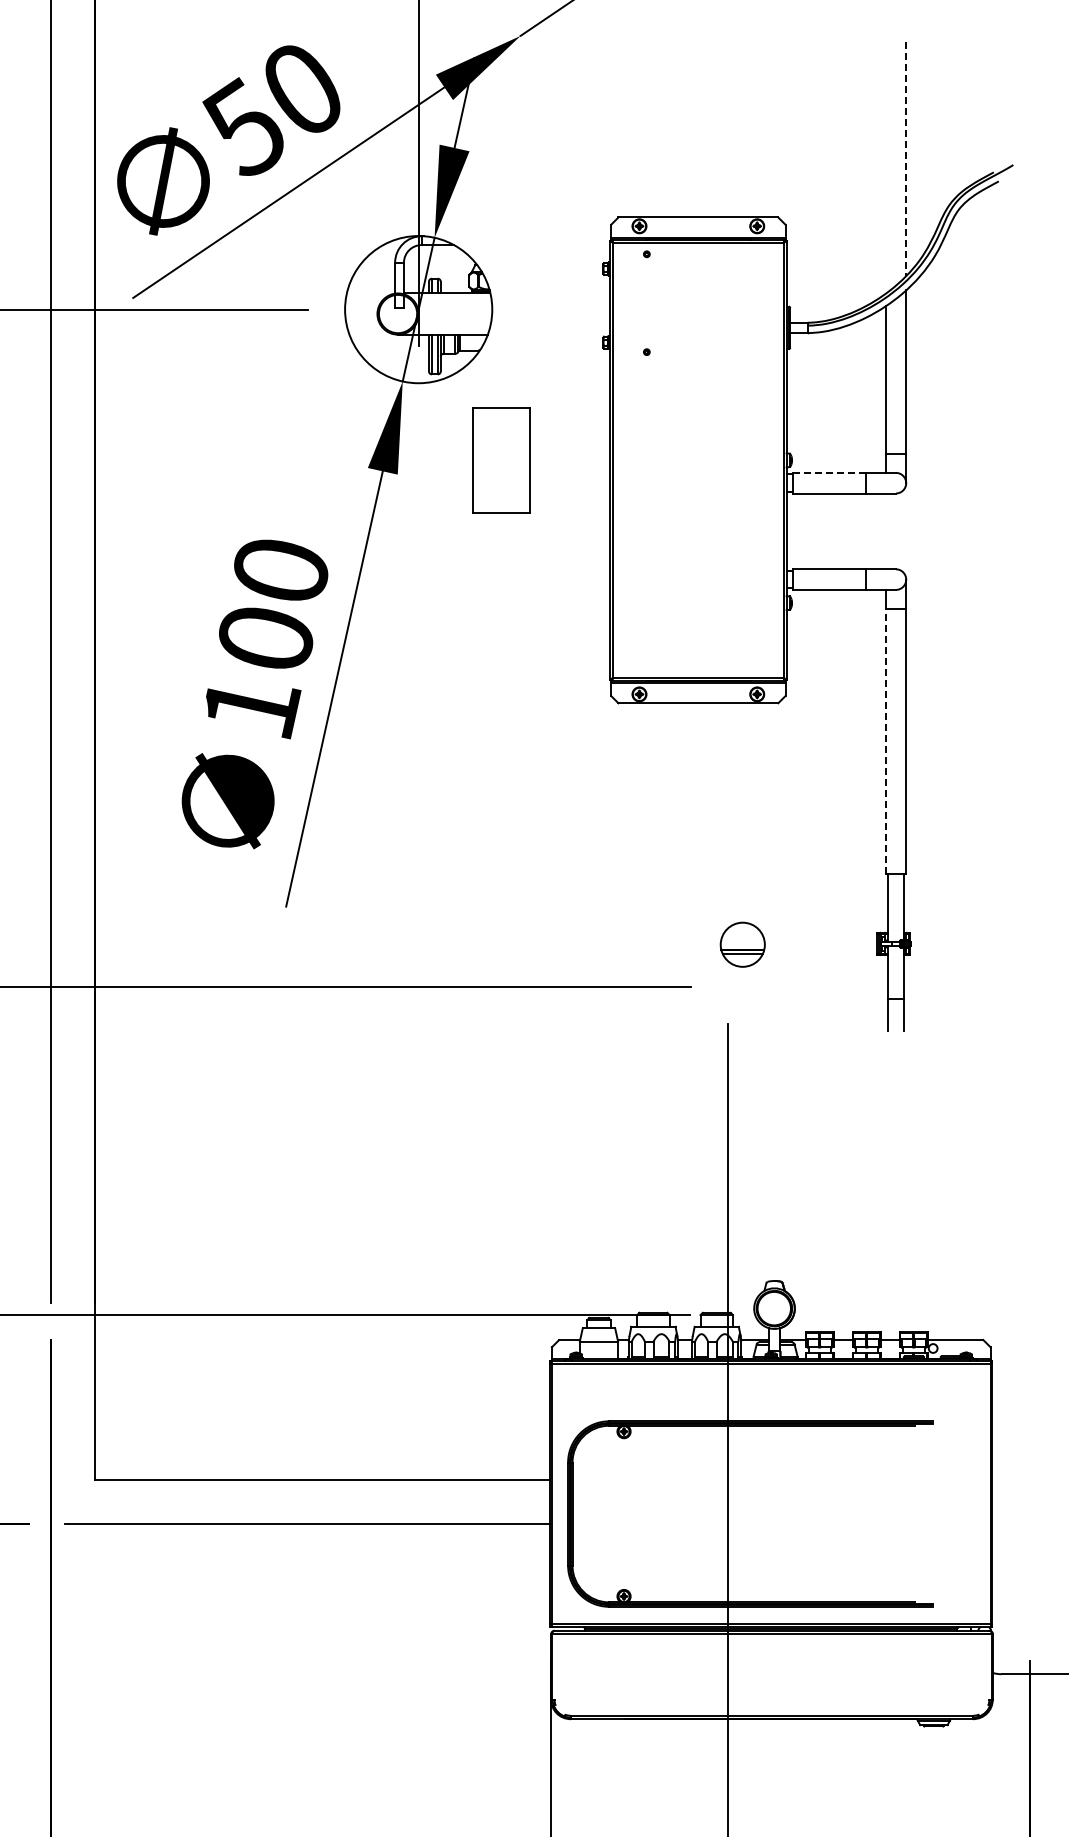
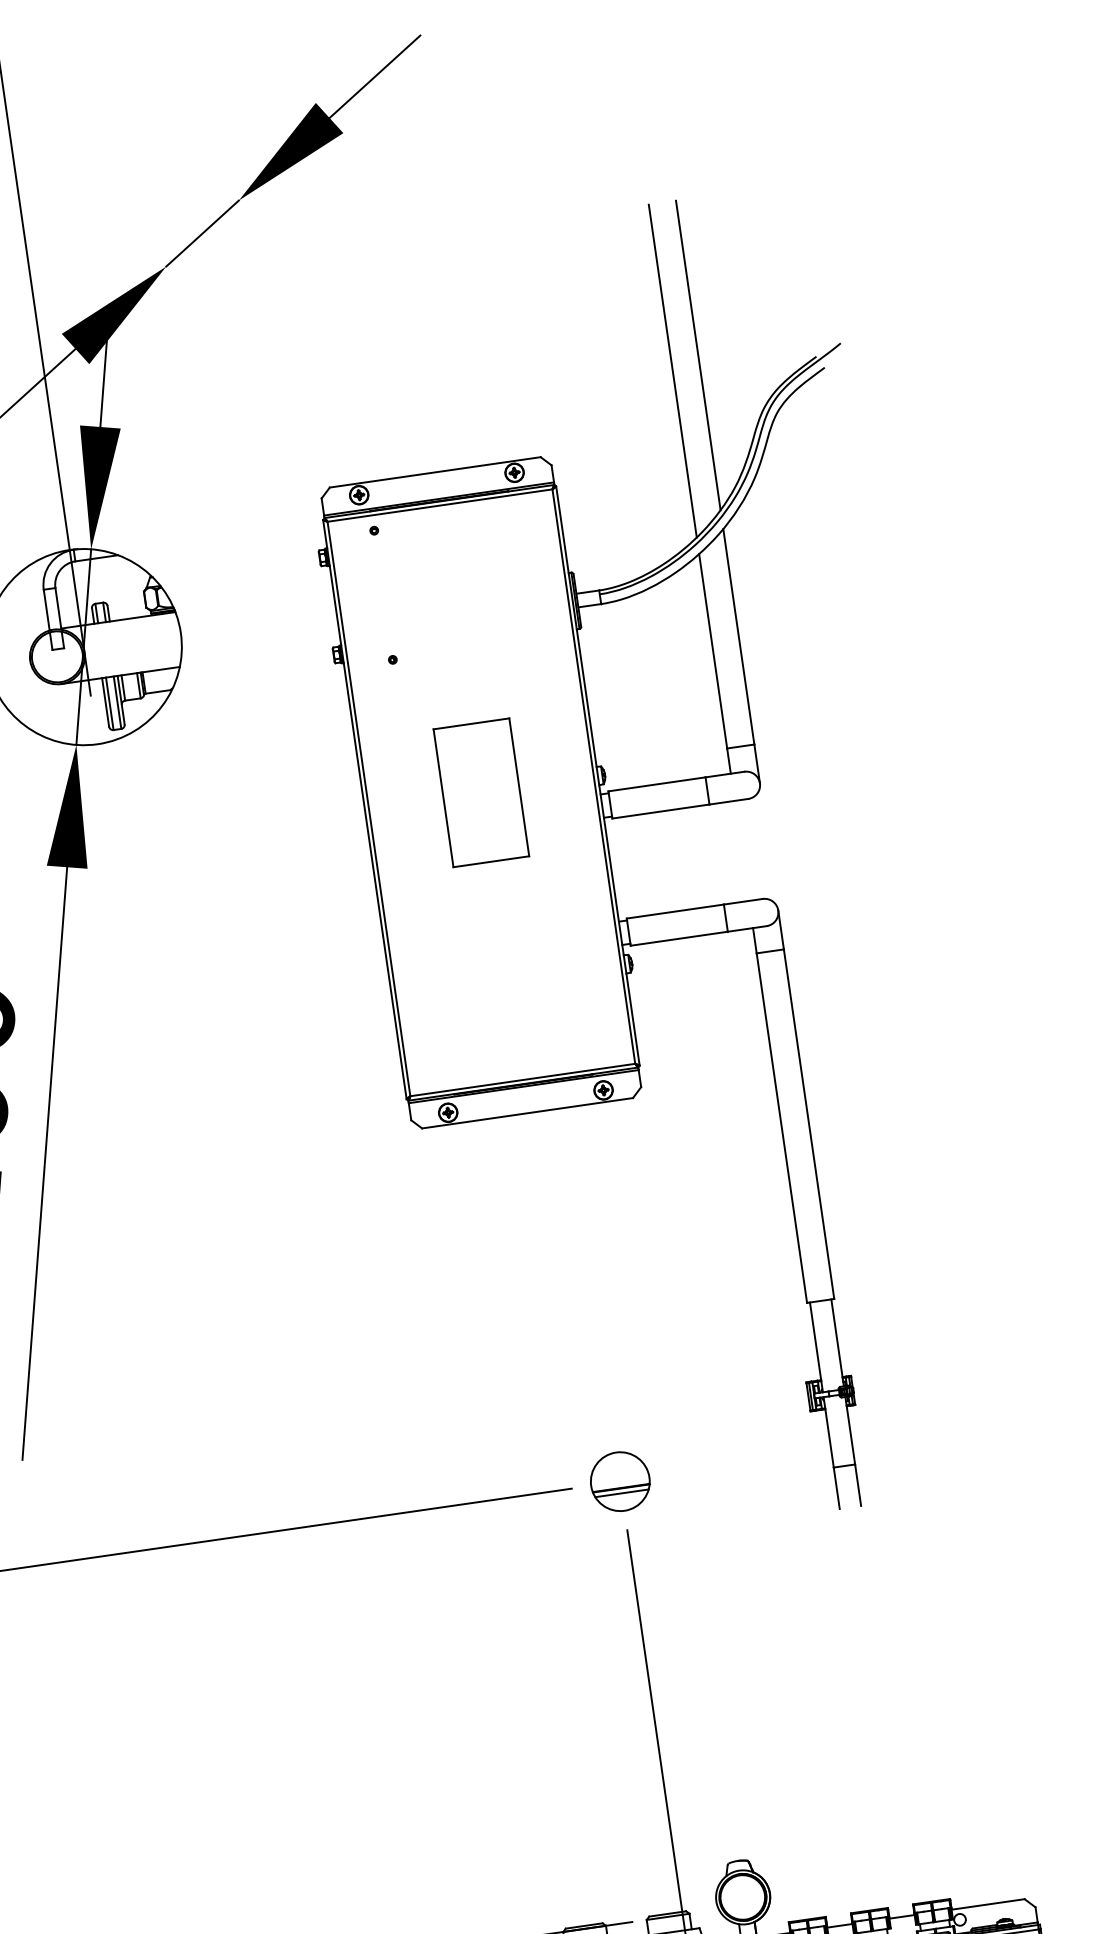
line: (906, 159) -> (698, 356), dashed -> solid
line: (885, 167) -> (672, 370), added
part: (501, 460) -> (481, 792), moved
line: (829, 472) -> (656, 783), dashed -> solid
line: (885, 741) -> (781, 1128), dashed -> solid
part: (742, 944) -> (619, 1481), moved

